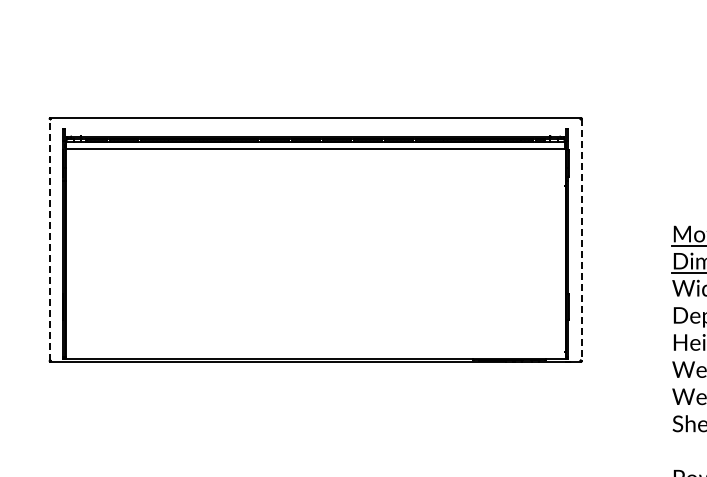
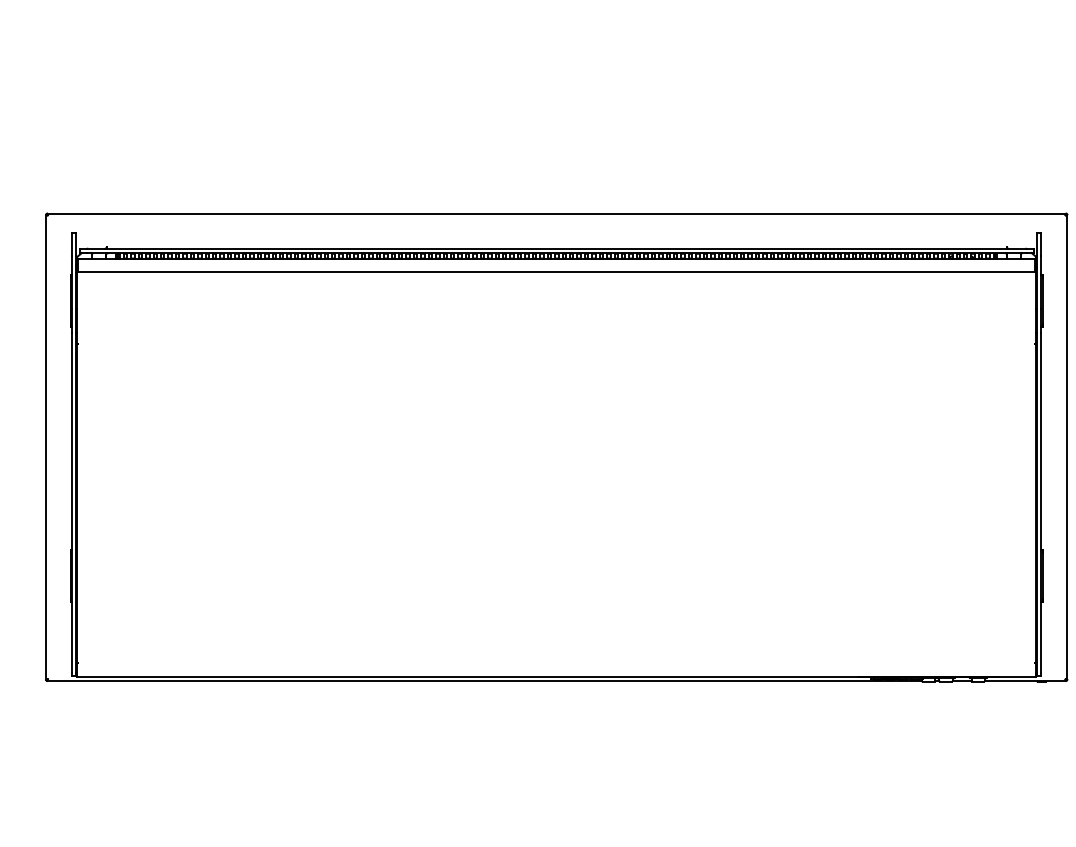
line: (49, 239) -> (45, 446), dashed -> solid
line: (581, 240) -> (1067, 448), dashed -> solid

